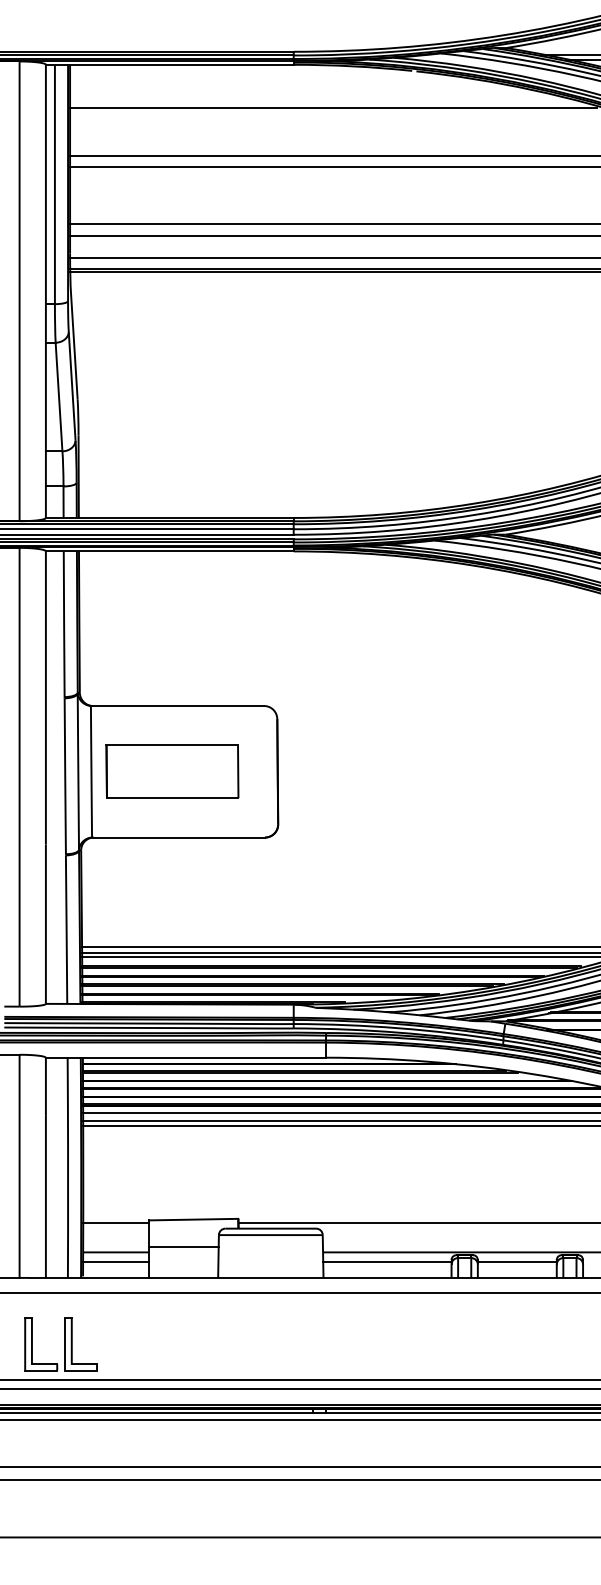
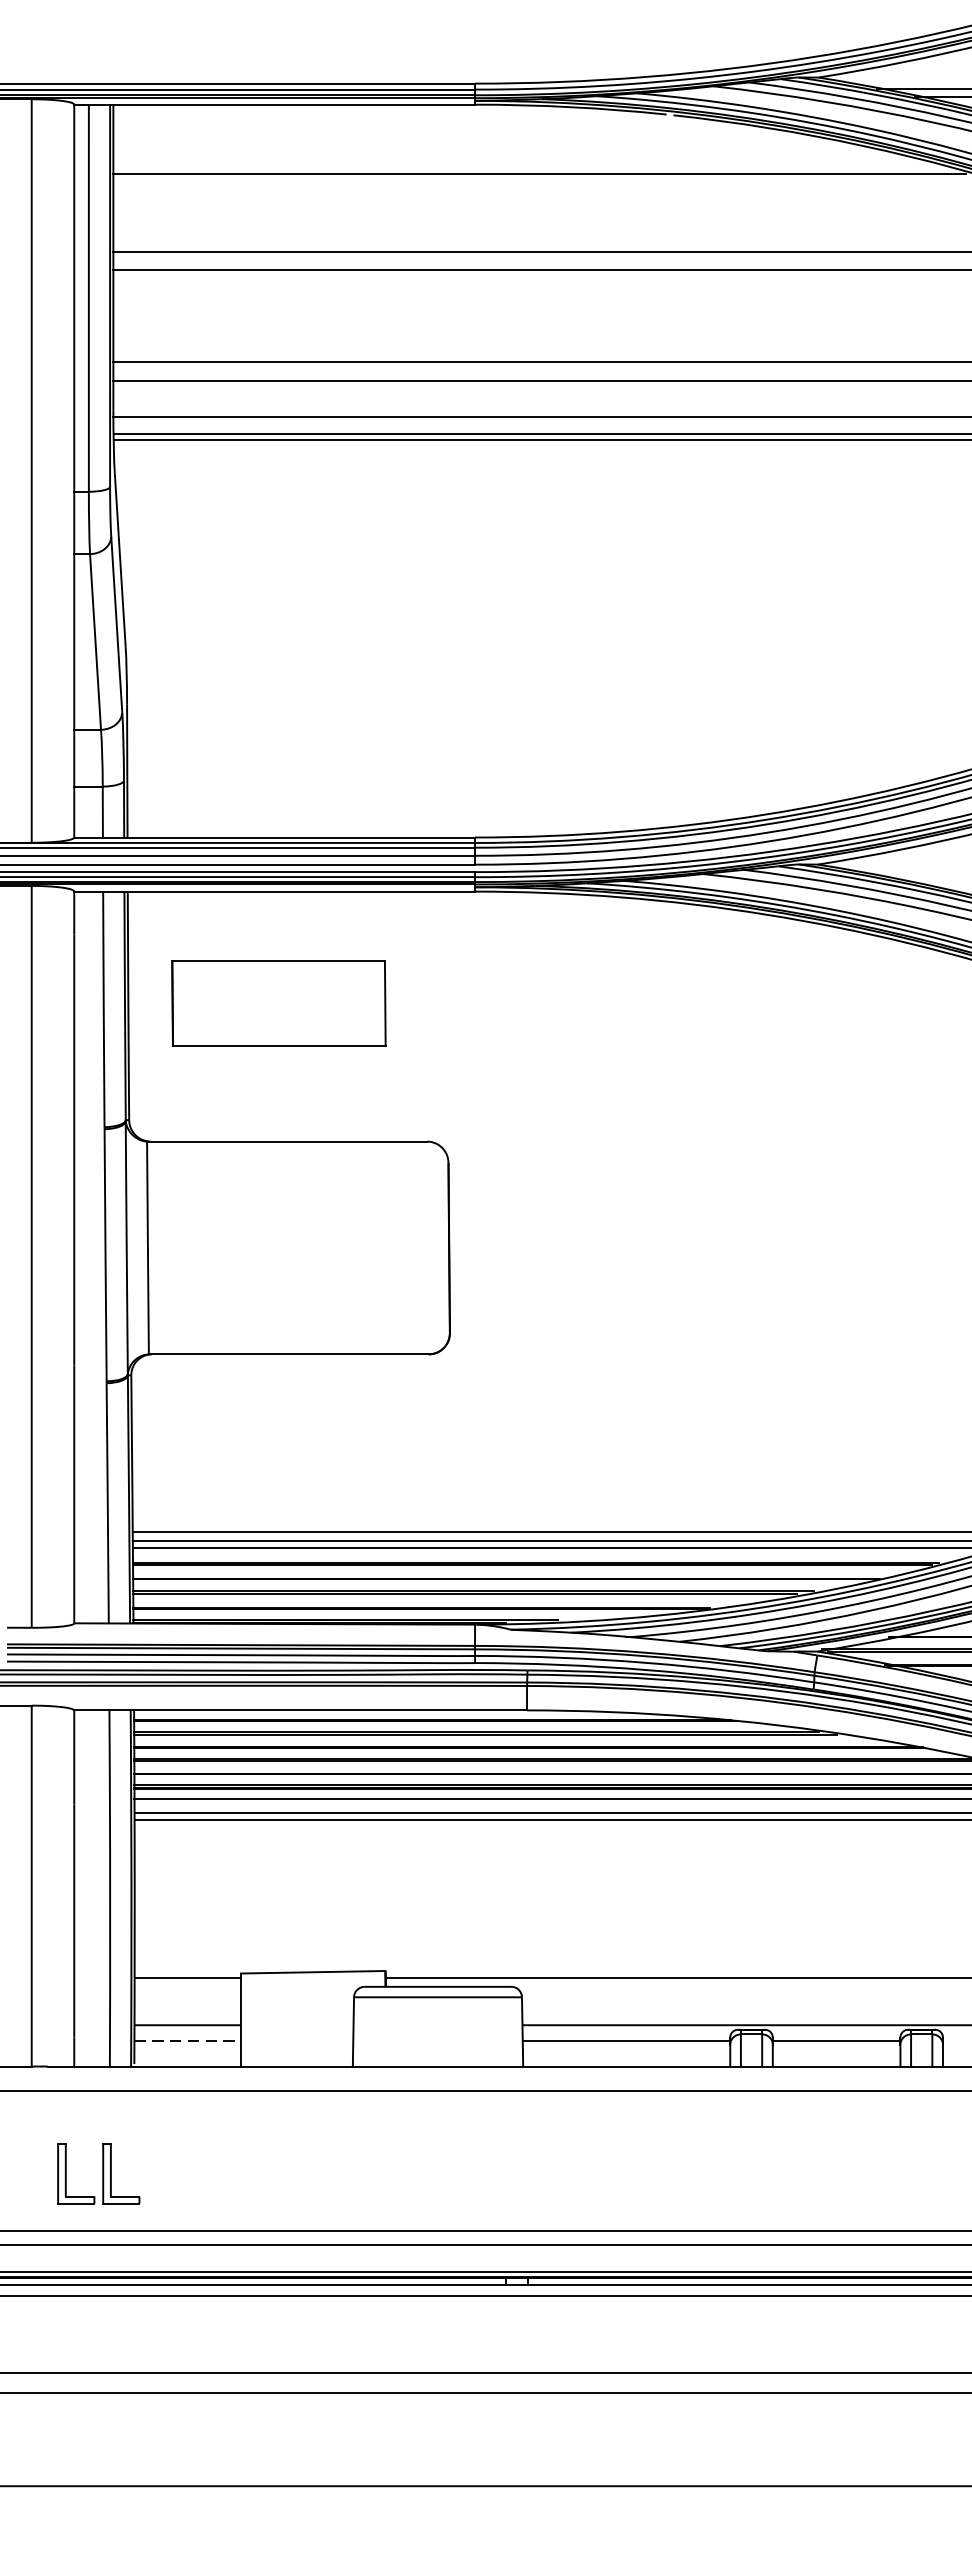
part: (172, 771) -> (278, 1003), moved
line: (183, 1246) -> (296, 2015), removed
line: (116, 1262) -> (188, 2041), solid -> dashed
part: (60, 1344) -> (97, 2174), size x0.7

